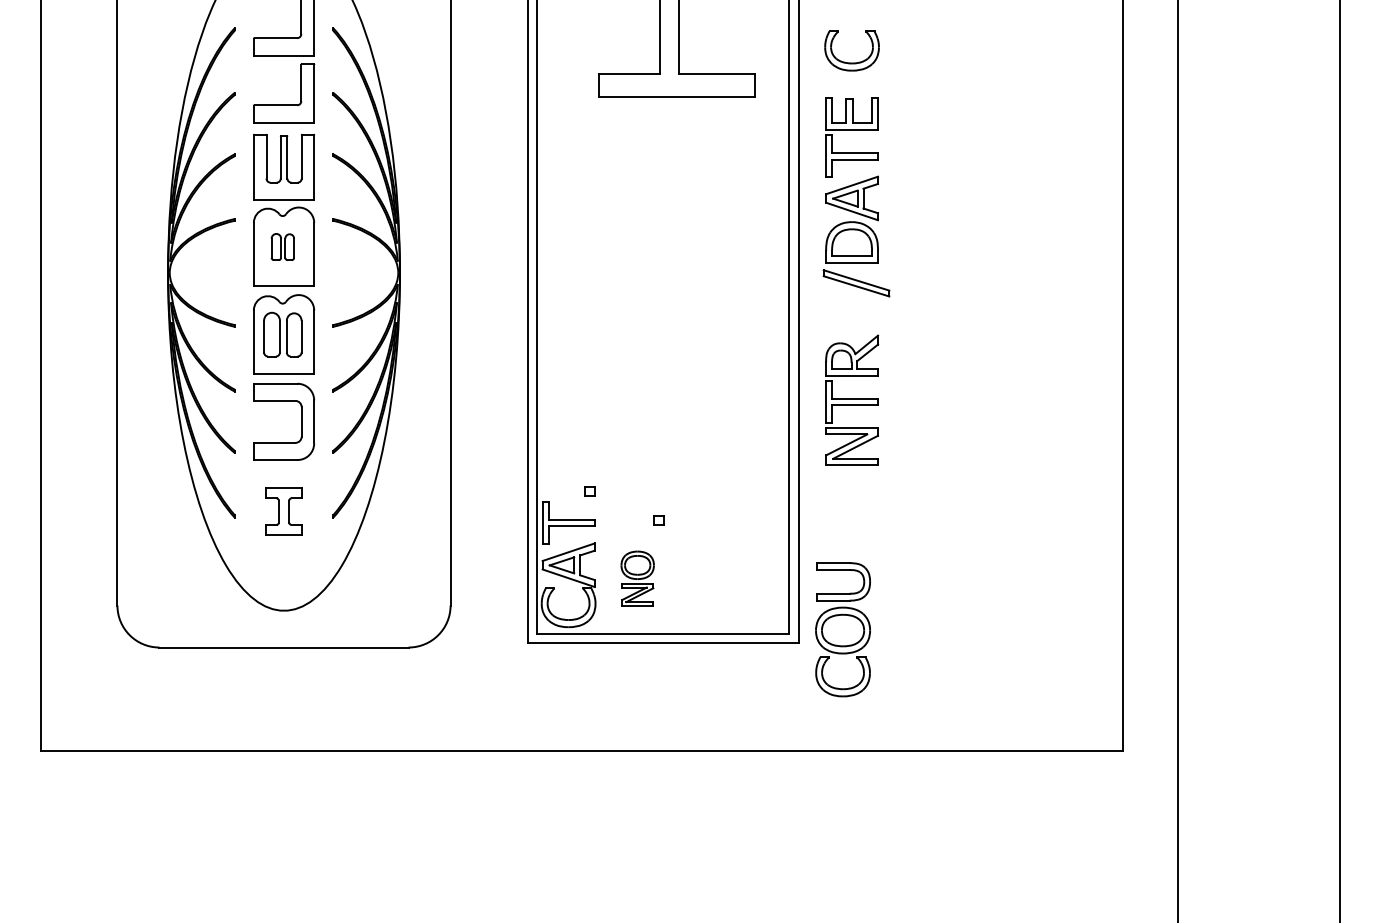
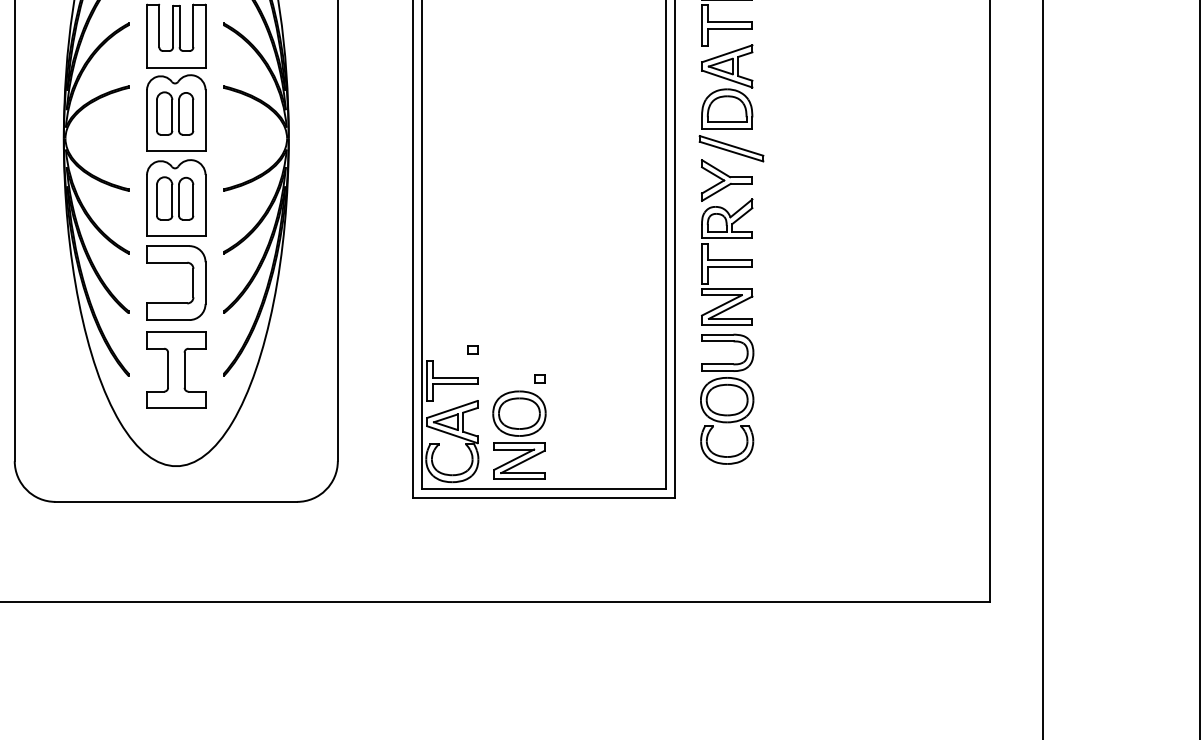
part: (282, 246) -> (174, 112), size x1.67
part: (851, 316) -> (726, 180), added
part: (283, 511) -> (175, 369), size x1.67
part: (637, 578) -> (519, 434), size x1.67
part: (842, 629) -> (726, 399), moved

